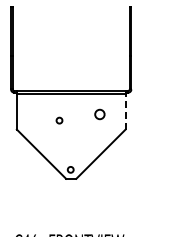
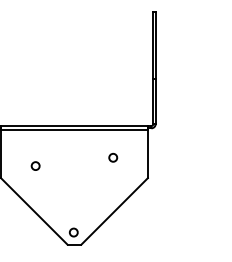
line: (125, 111) -> (147, 153), dashed -> solid
circle: (99, 114) -> (112, 157), size x0.62
circle: (59, 120) -> (35, 165), moved

